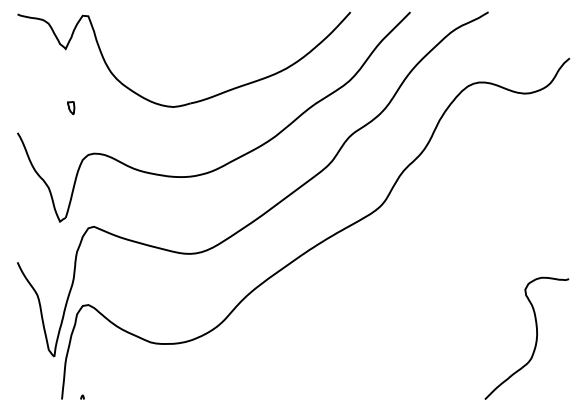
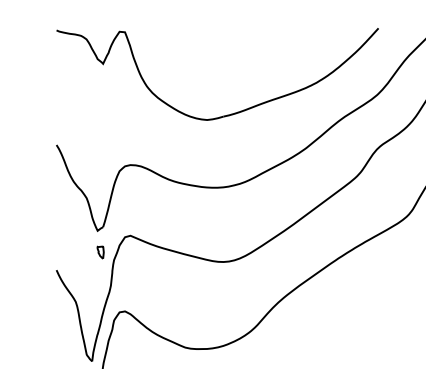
part: (71, 107) -> (100, 251), moved

